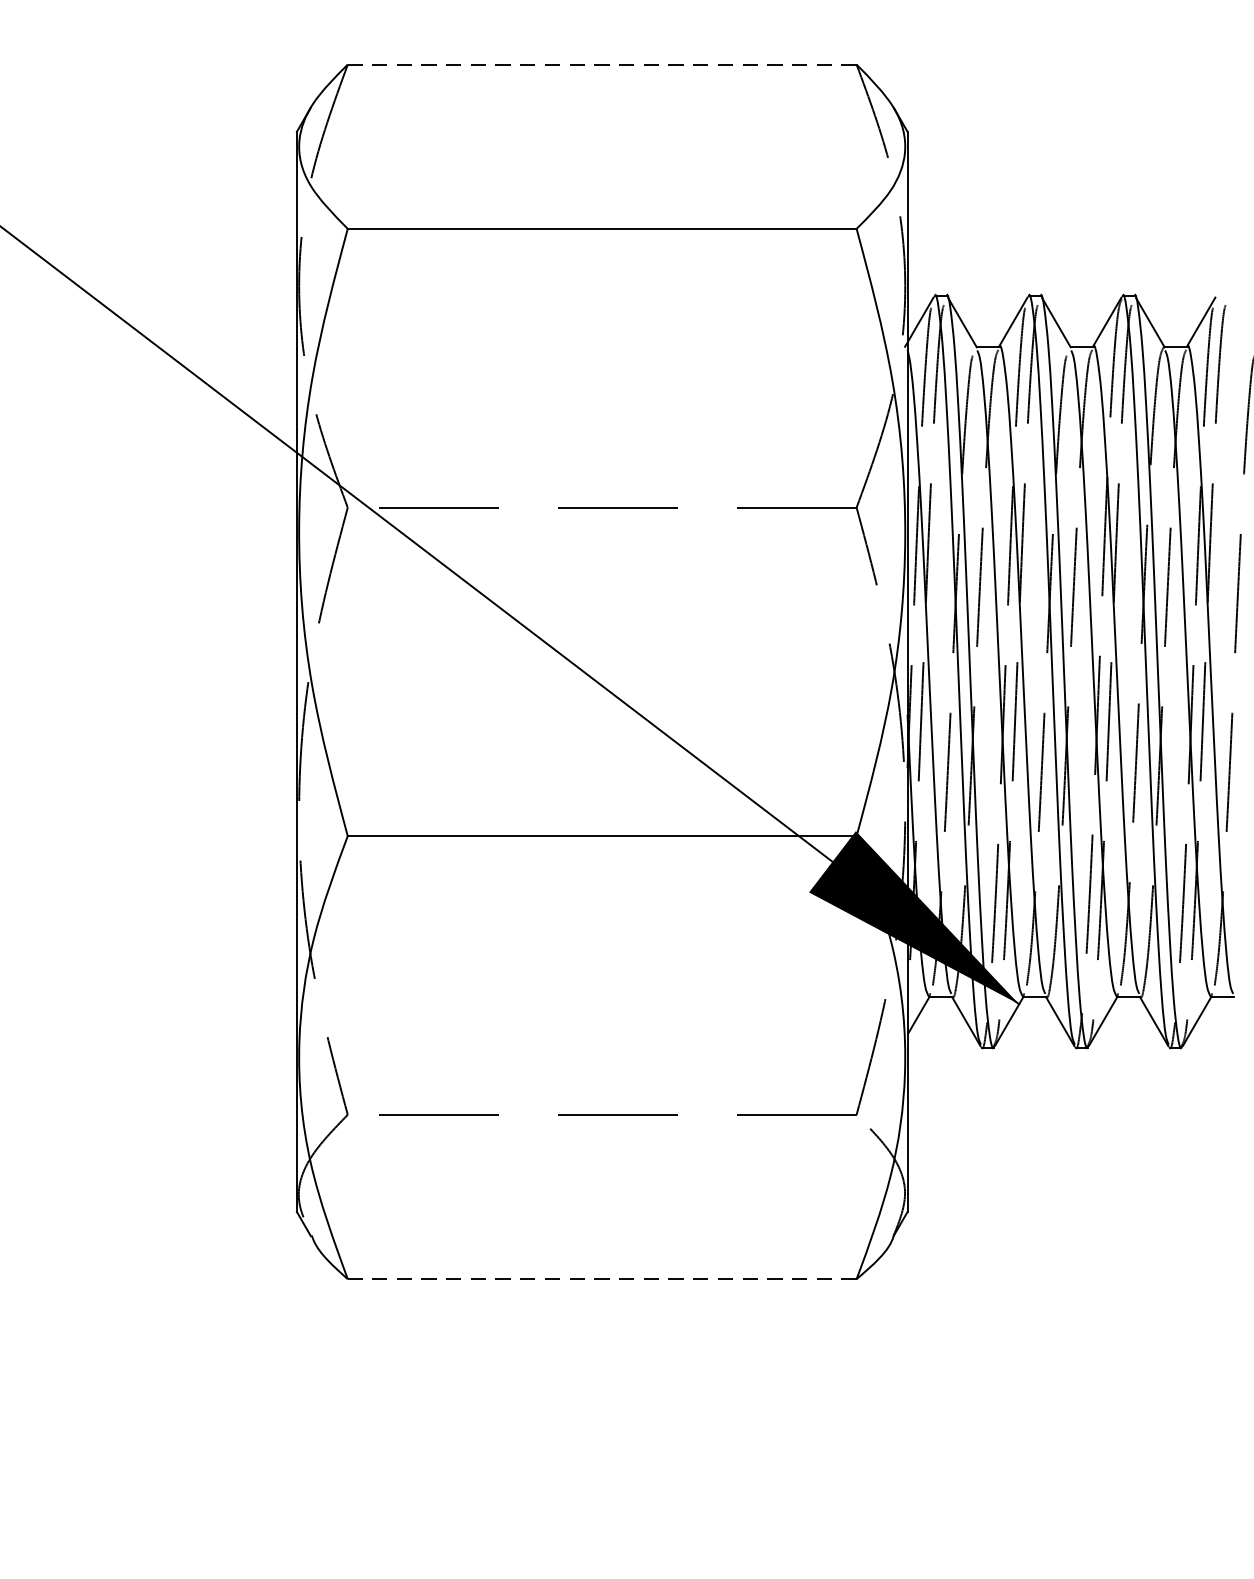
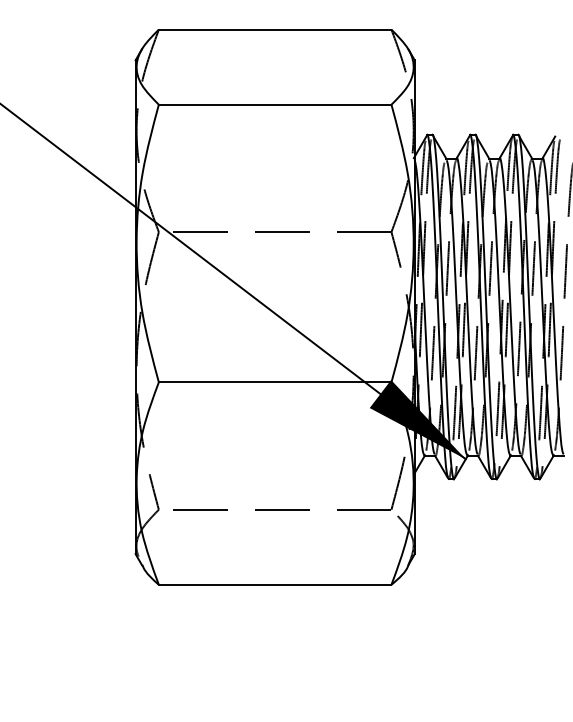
line: (600, 64) -> (274, 29), dashed -> solid
line: (600, 1278) -> (274, 584), dashed -> solid

